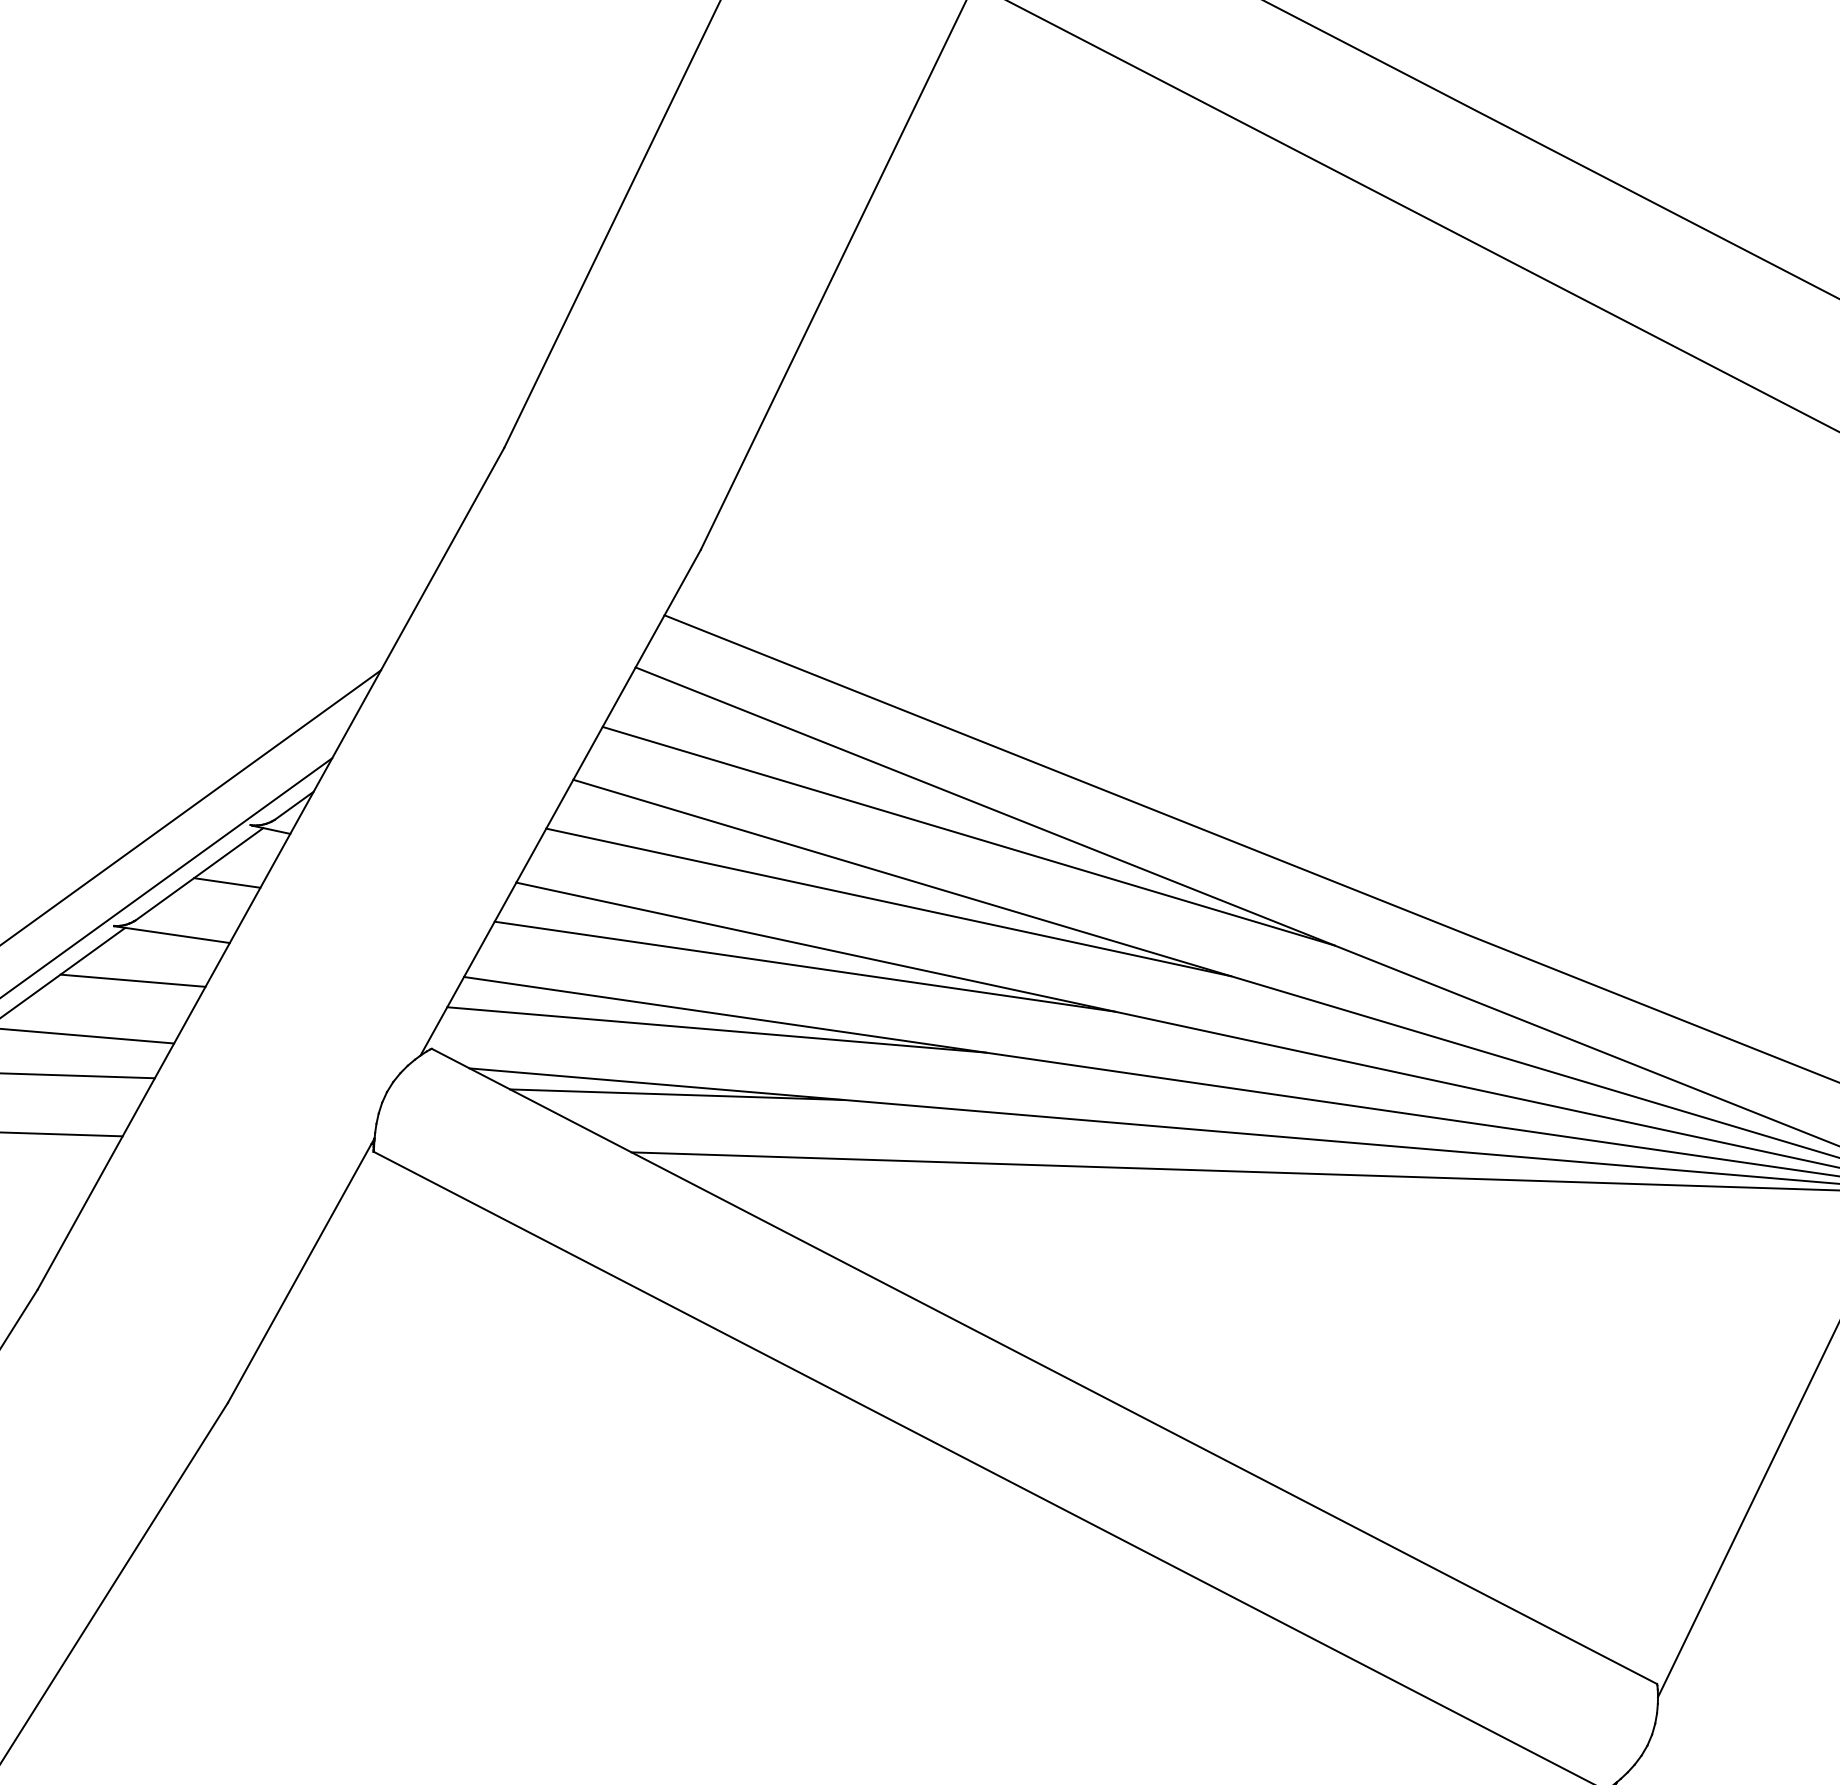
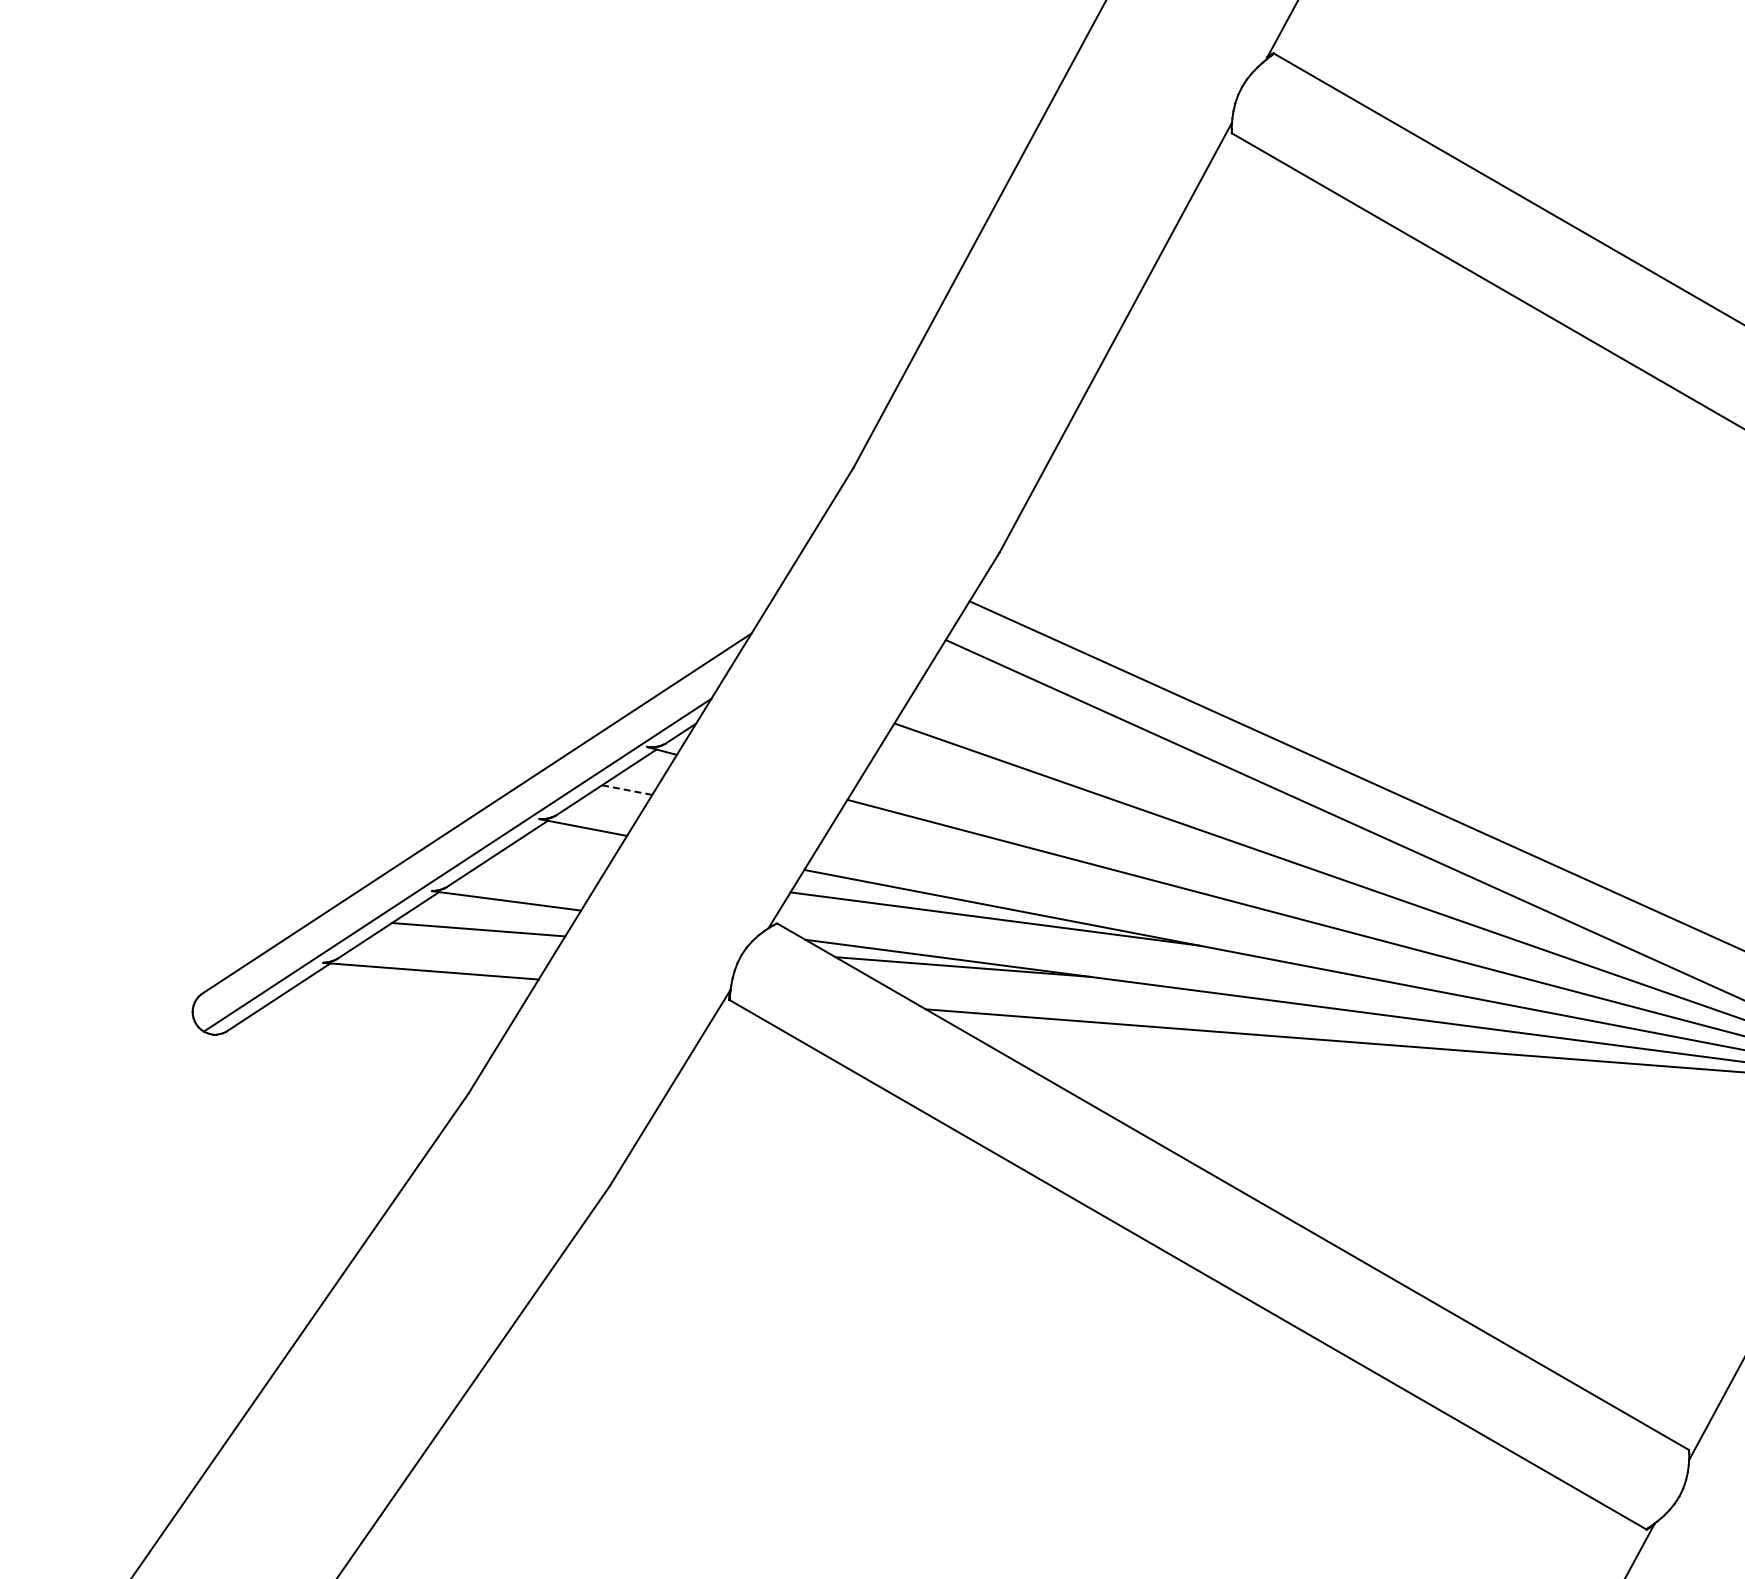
line: (968, 836) -> (1193, 780), removed
line: (227, 883) -> (627, 790), solid -> dashed
line: (888, 902) -> (1130, 827), removed
line: (805, 966) -> (1064, 873), removed
line: (133, 980) -> (552, 861), removed

